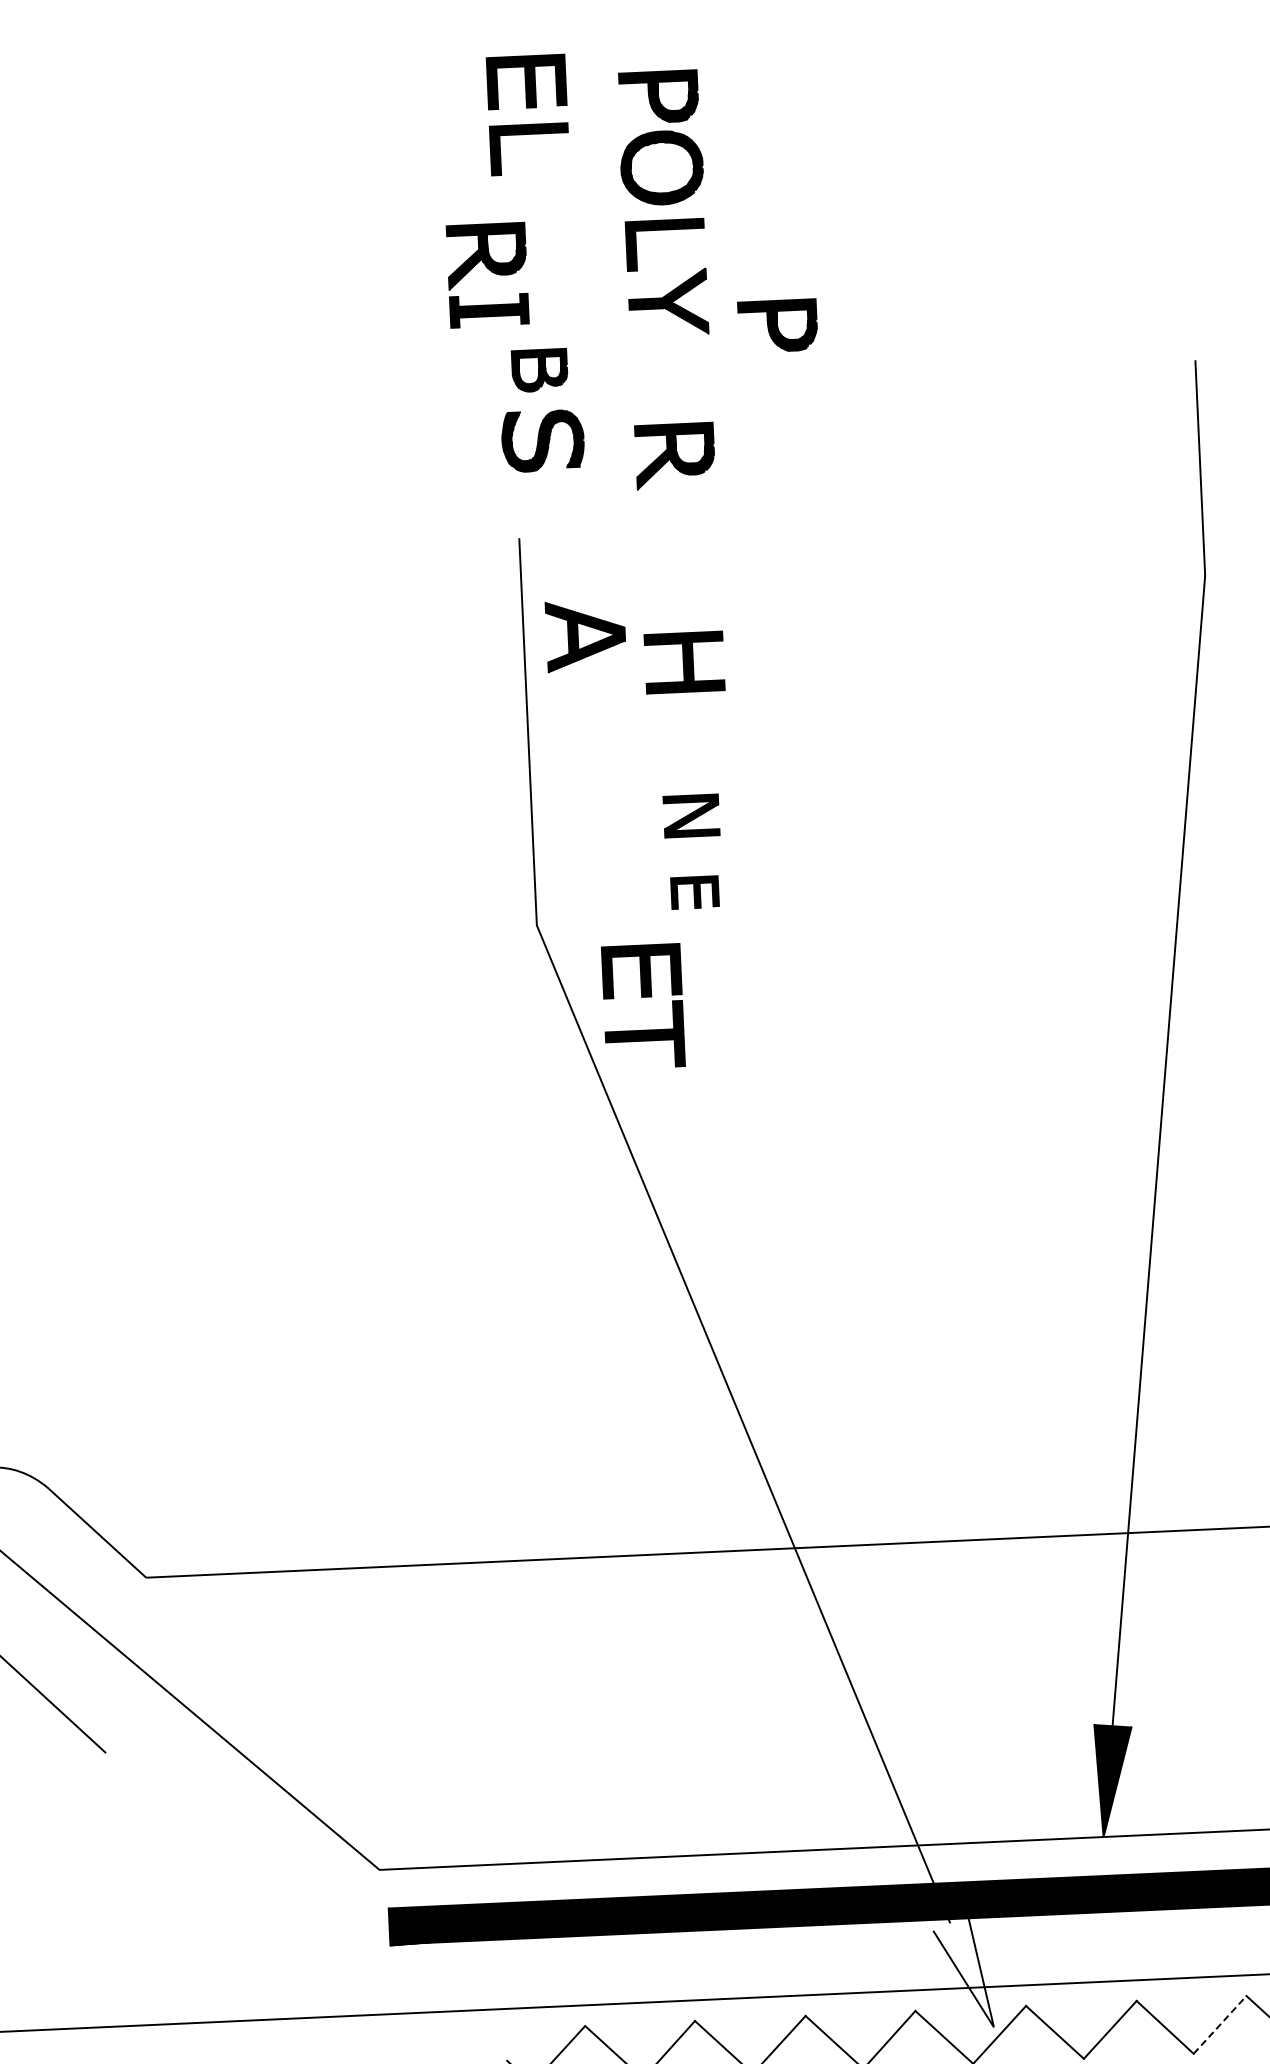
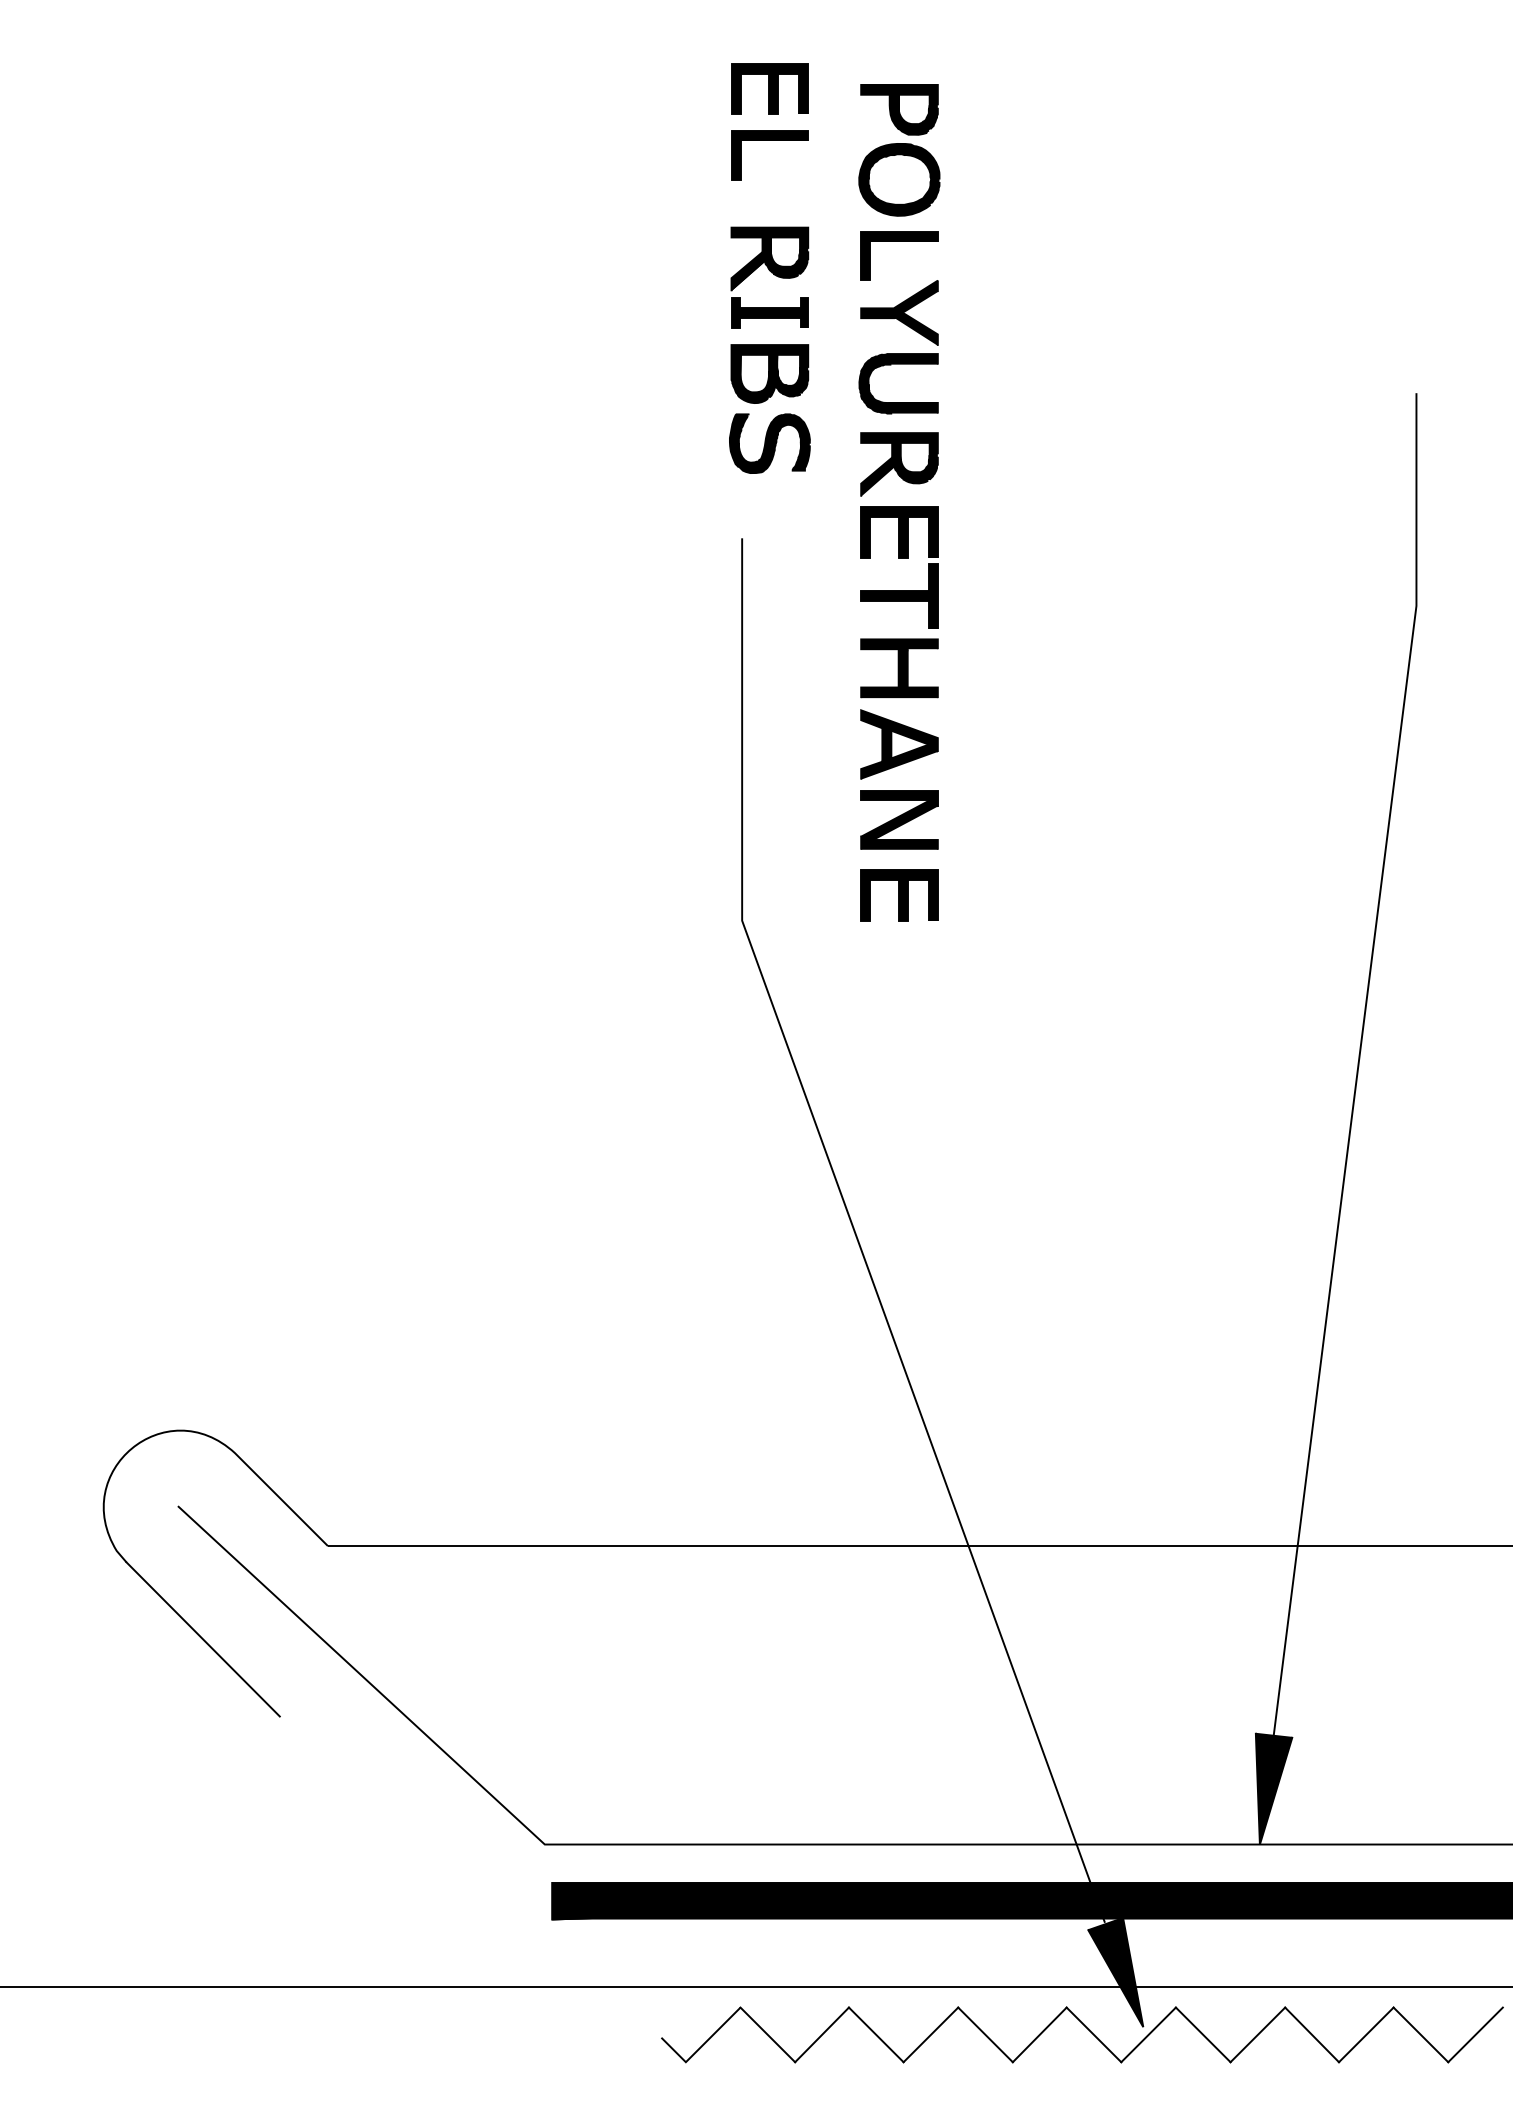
part: (487, 275) -> (769, 277), moved
part: (777, 325) -> (1006, 340), removed
part: (669, 355) -> (898, 364), added
part: (539, 370) -> (769, 373), size x1.43
part: (585, 635) -> (899, 744), moved
part: (691, 815) -> (899, 819), size x1.43
part: (695, 892) -> (899, 895), size x1.67
part: (642, 997) -> (899, 558), moved
fill: (963, 1973) -> (1115, 1972), added
line: (1220, 2024) -> (1366, 2034), dashed -> solid

